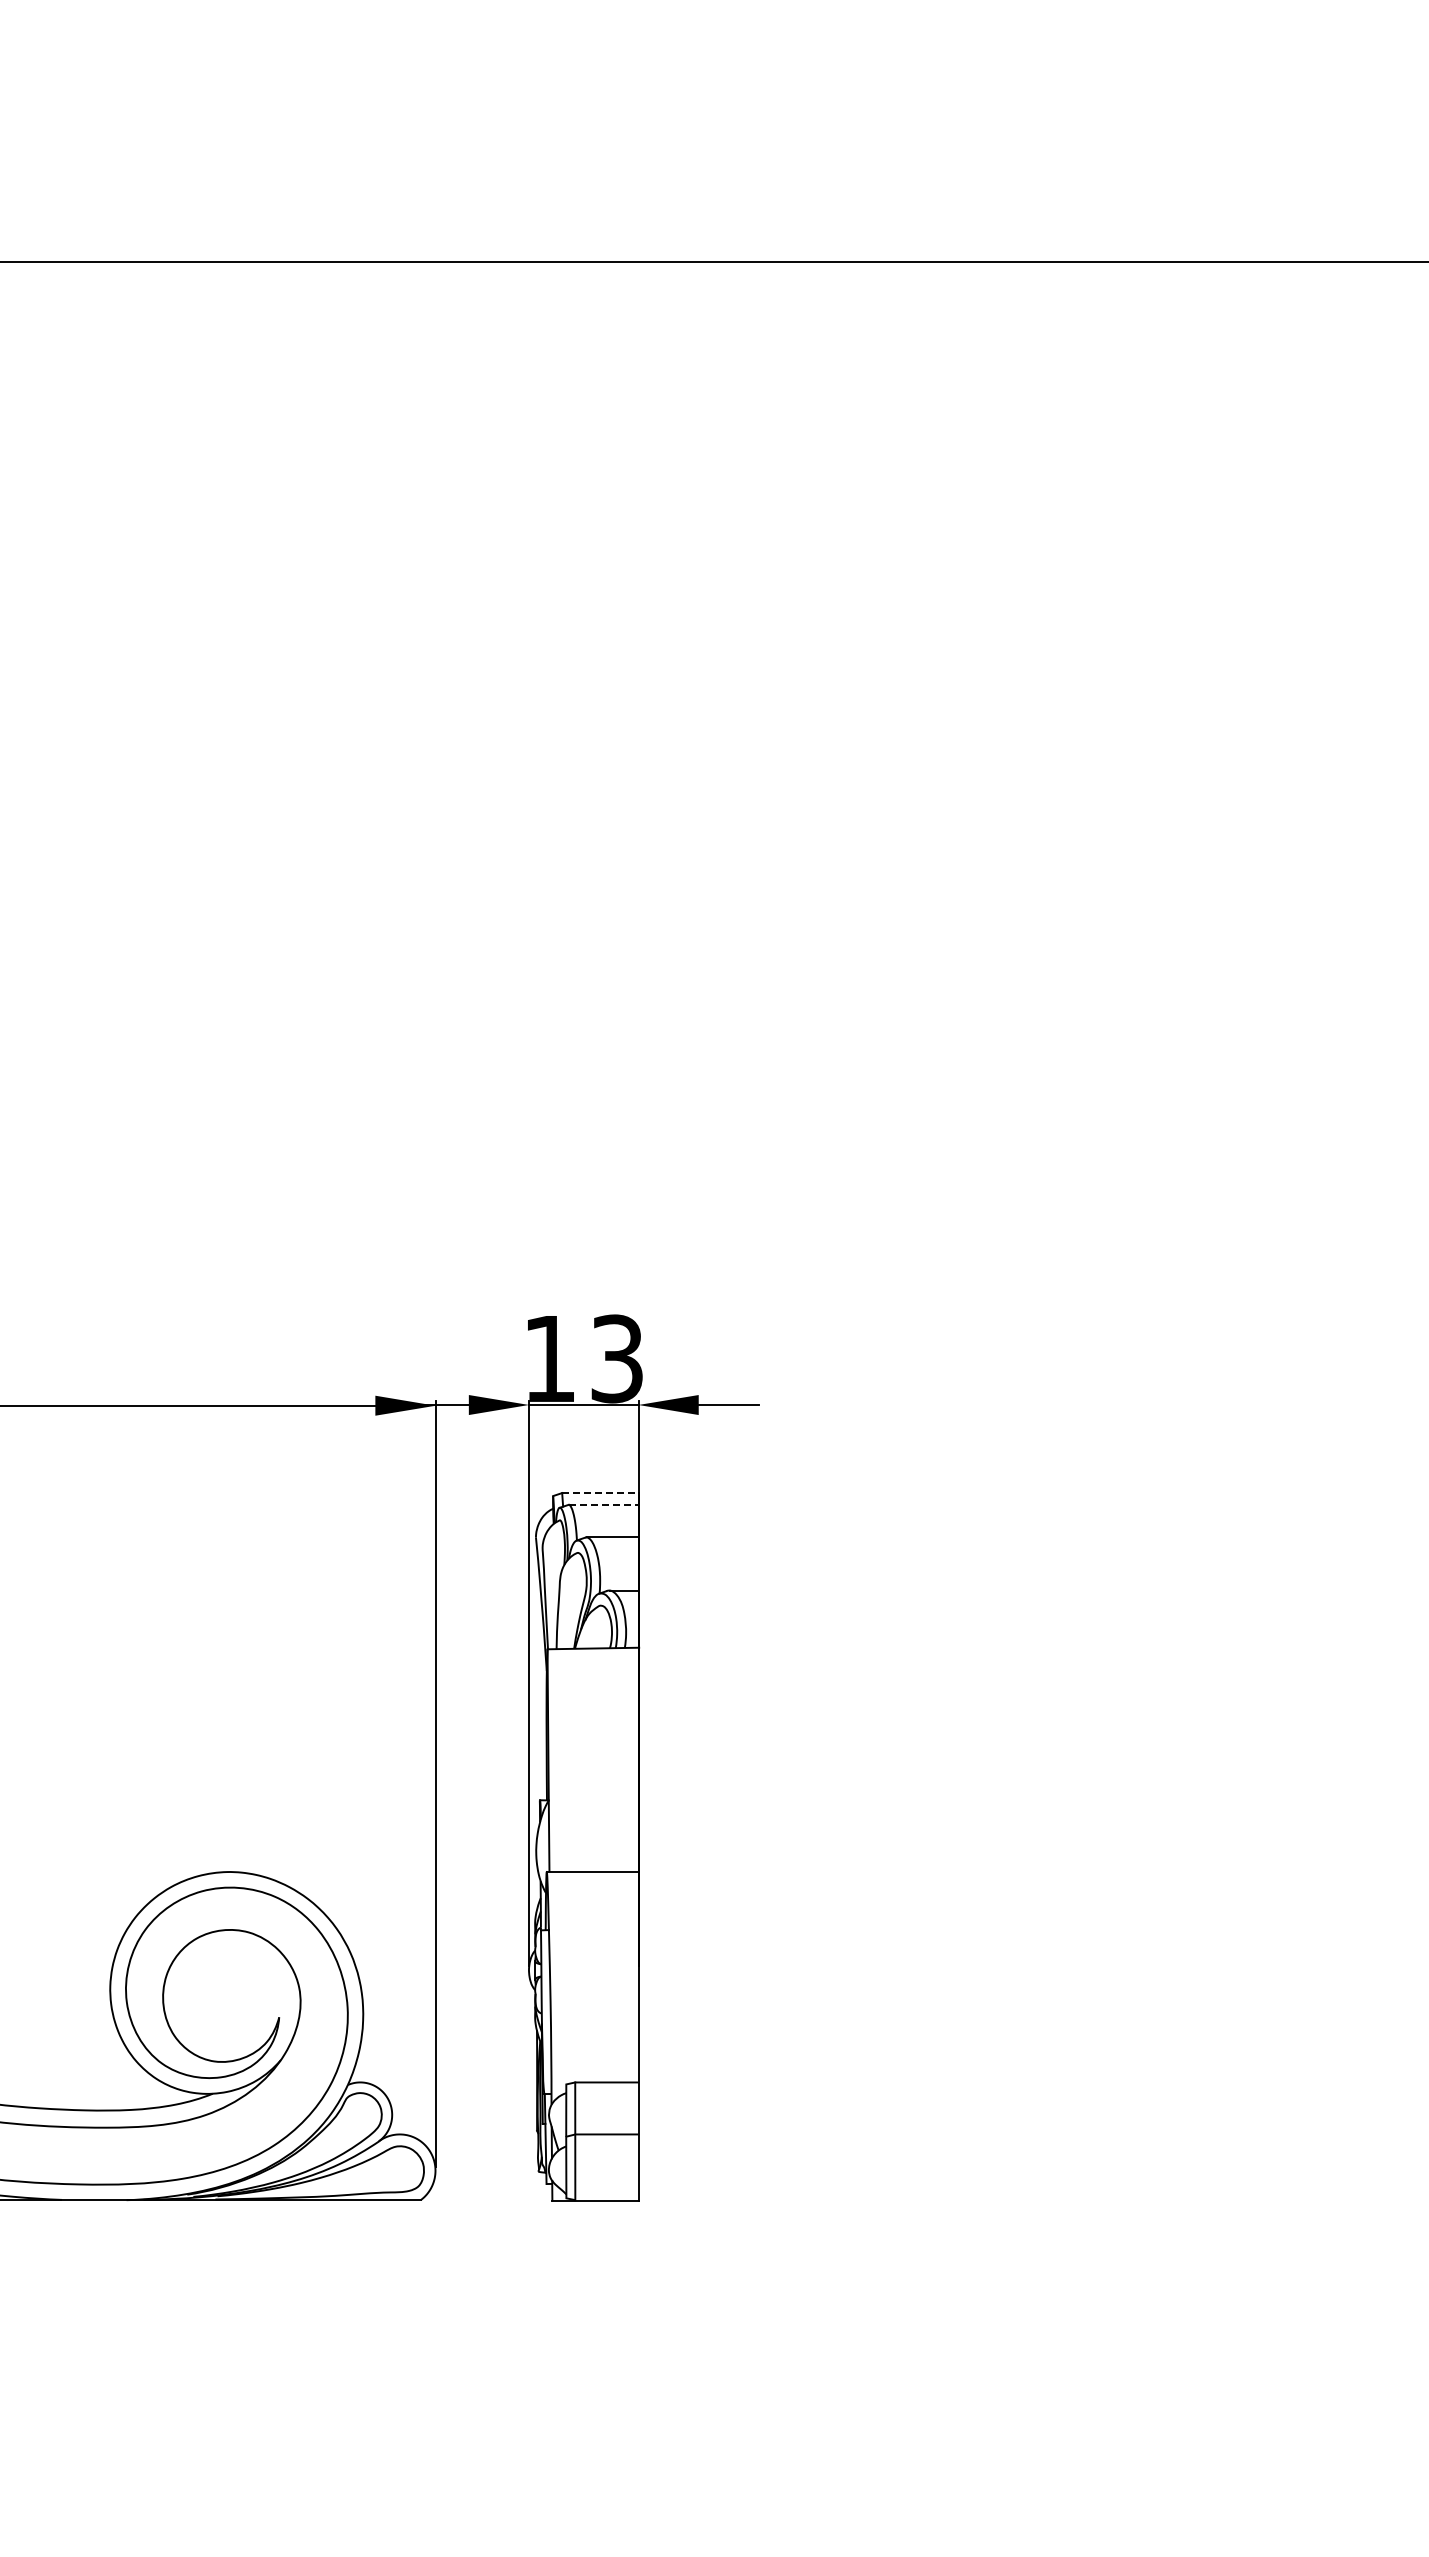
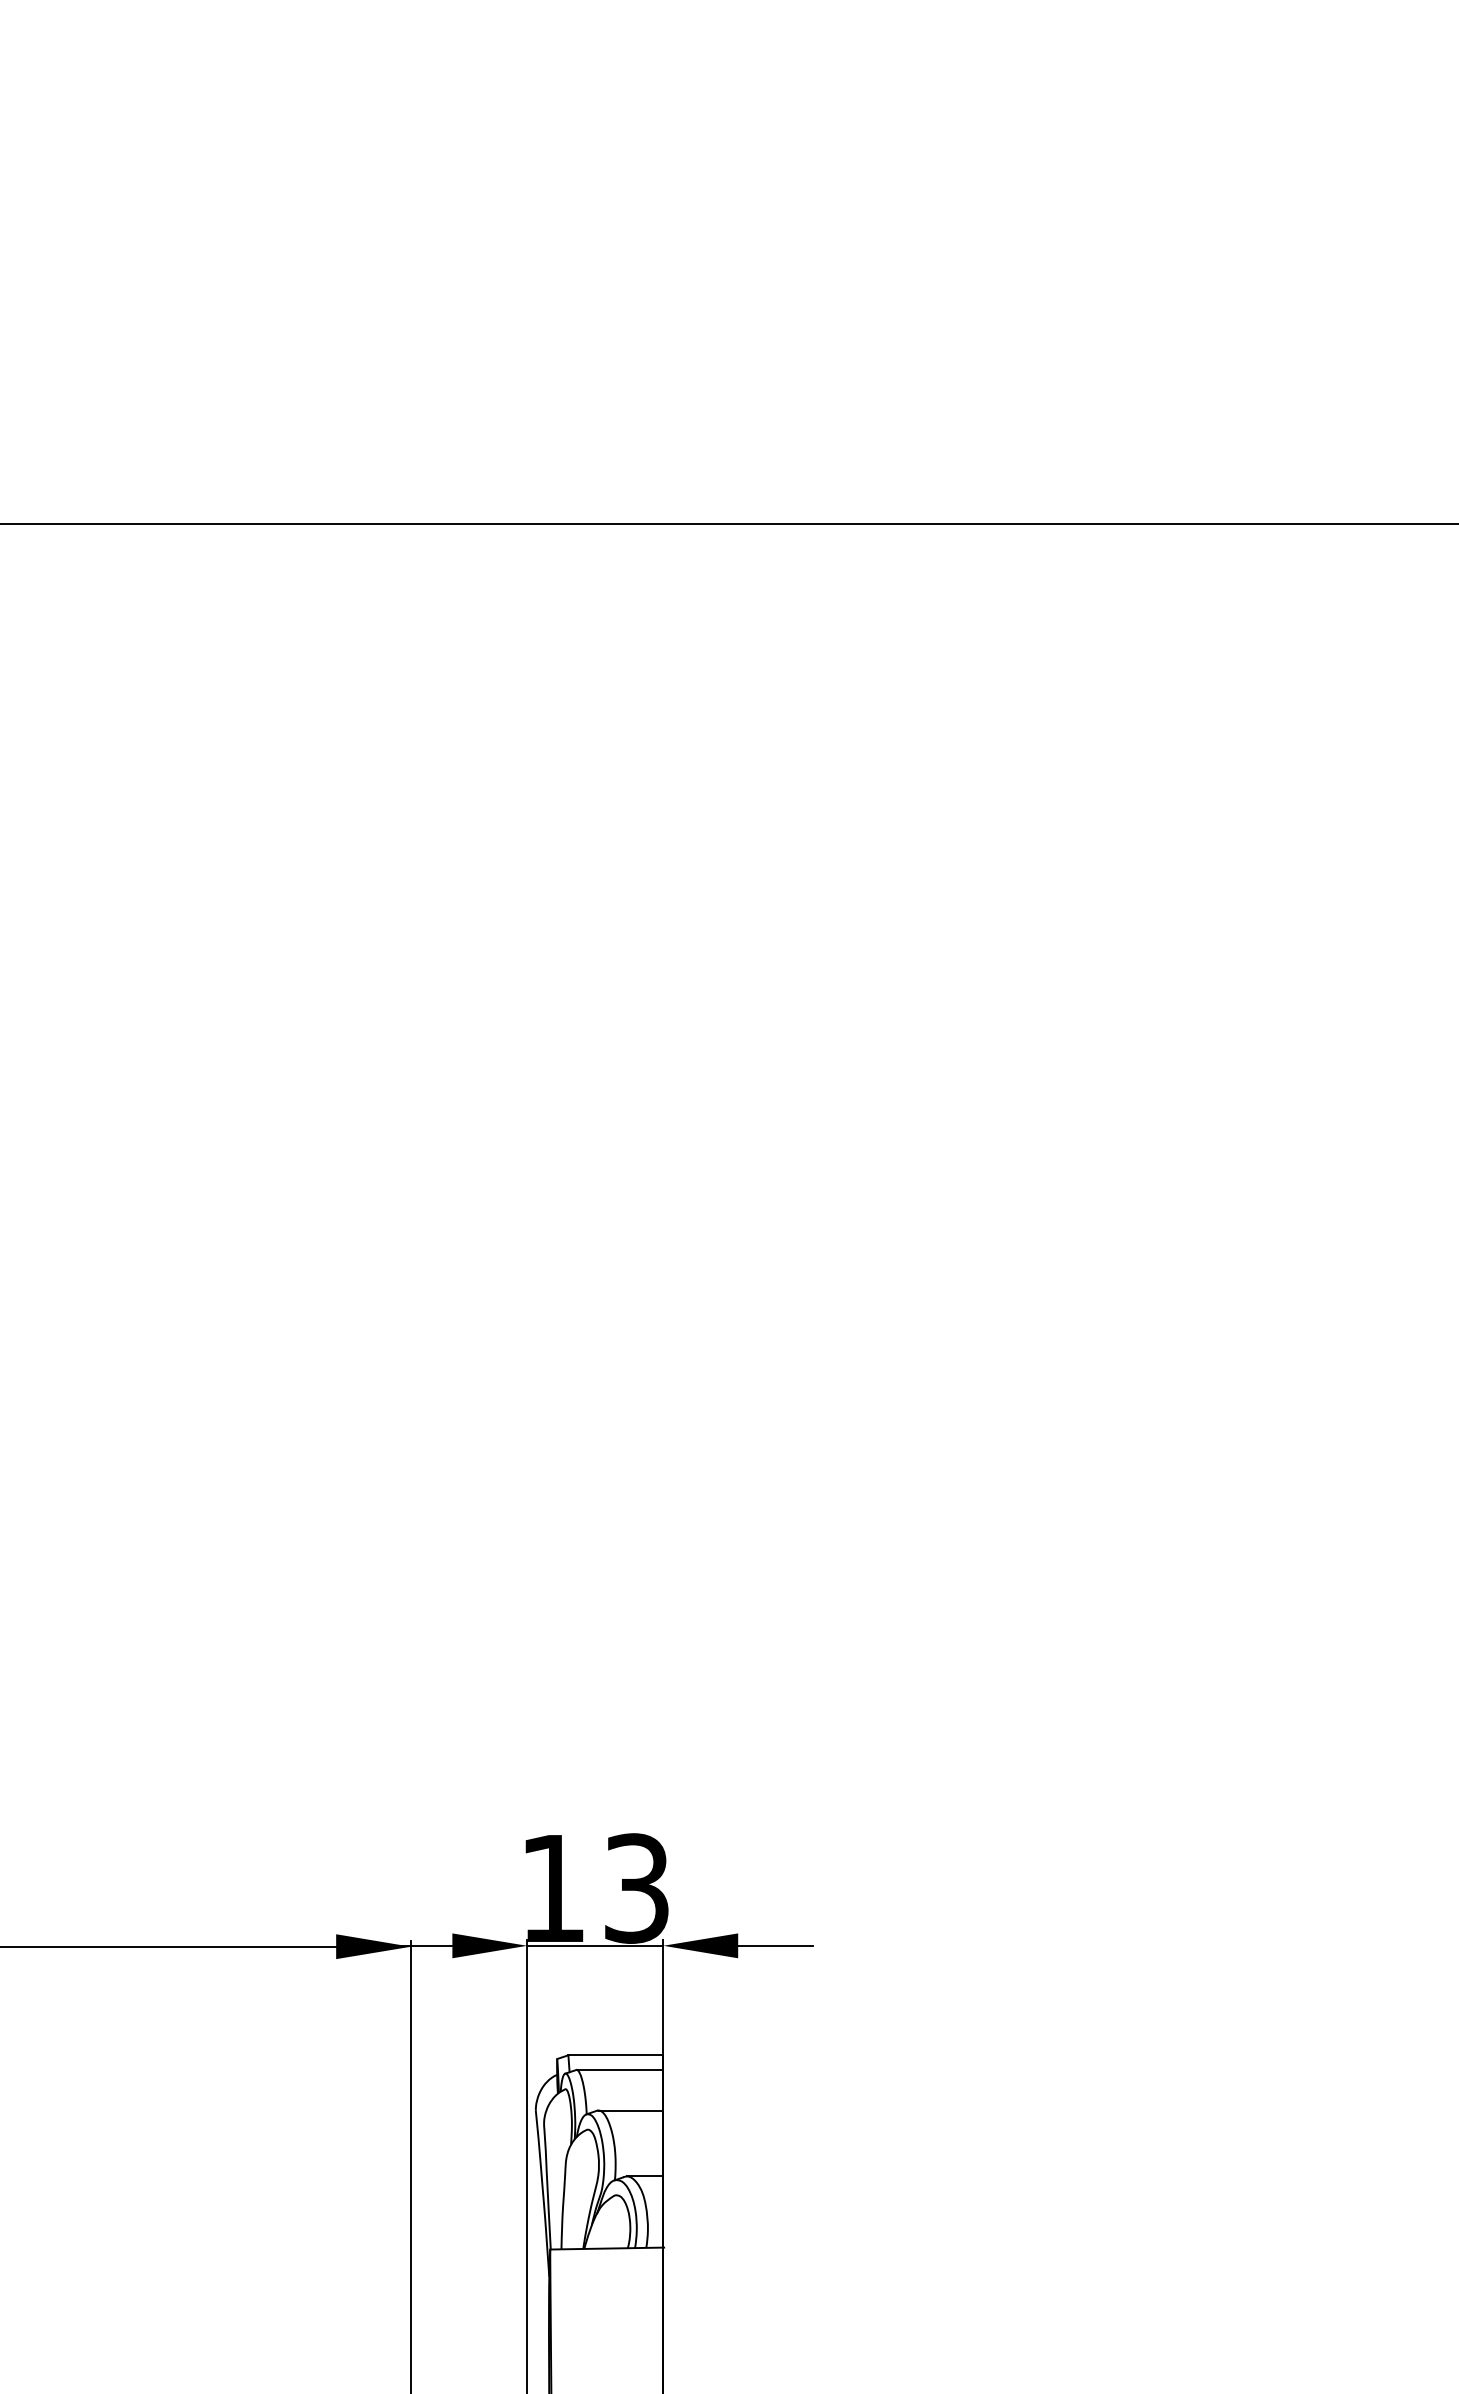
line: (600, 1493) -> (616, 2055), dashed -> solid
line: (603, 1504) -> (619, 2069), dashed -> solid

